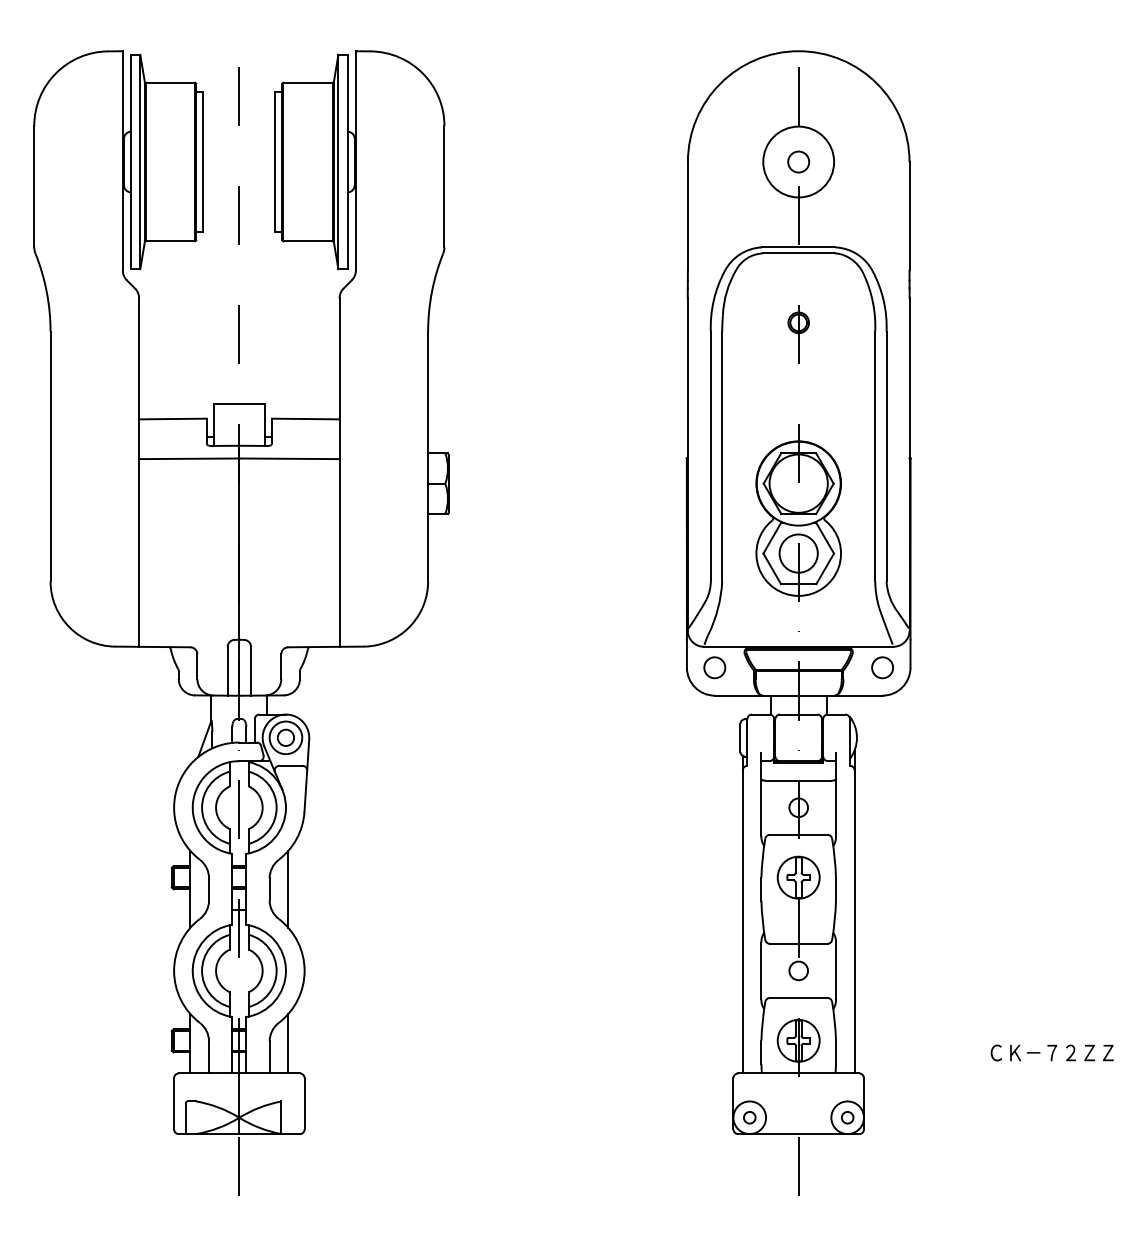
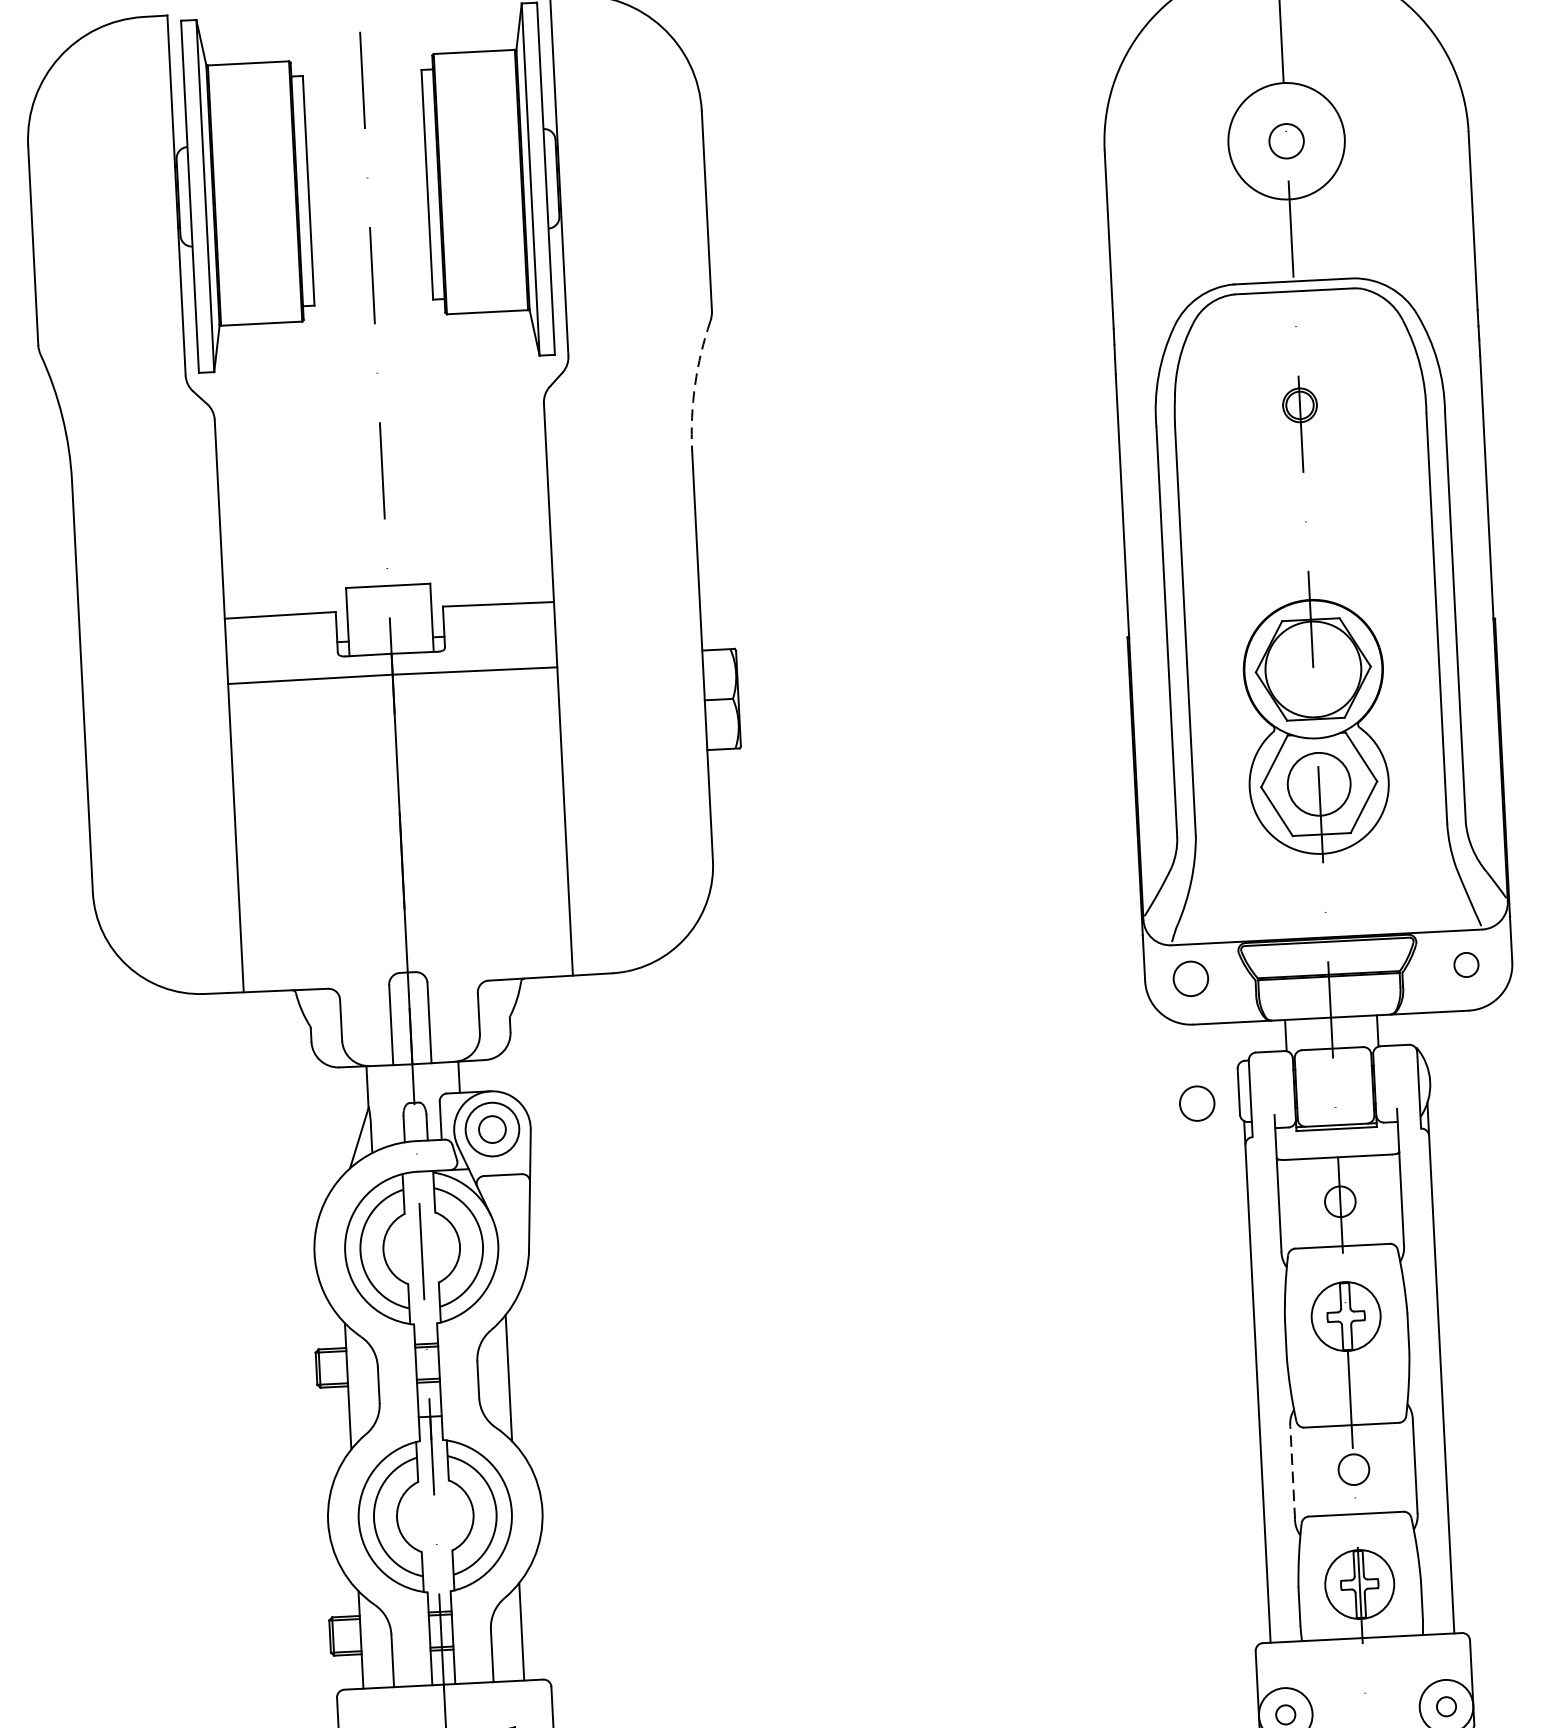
arc: (431, 291) -> (694, 384), solid -> dashed
circle: (882, 667) -> (1466, 964), size x0.7
circle: (714, 743) -> (1196, 1103), added
line: (761, 970) -> (1292, 1472), solid -> dashed

